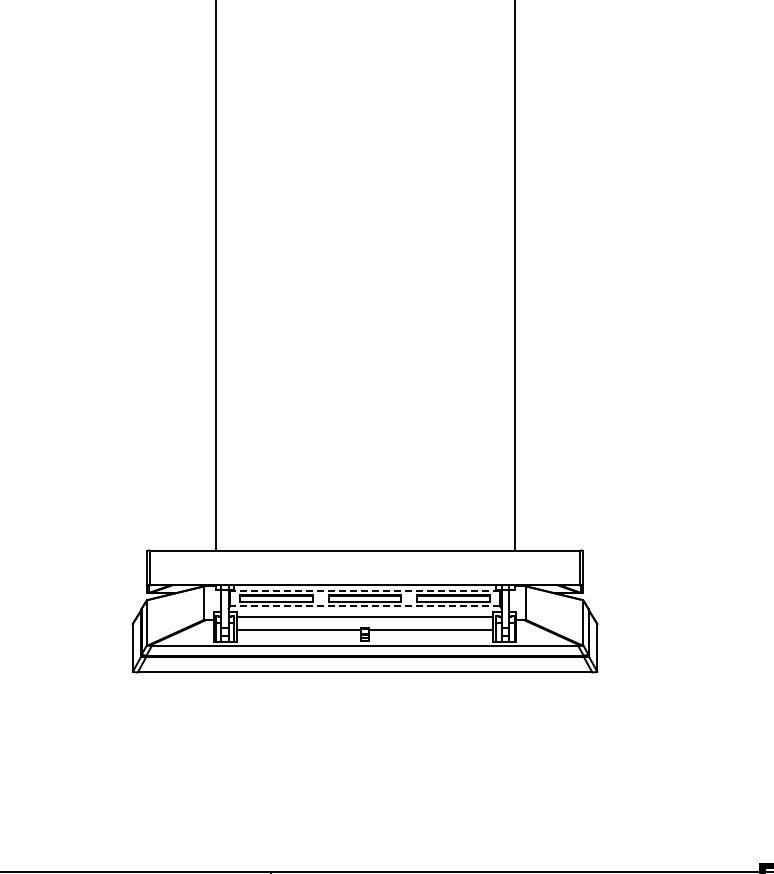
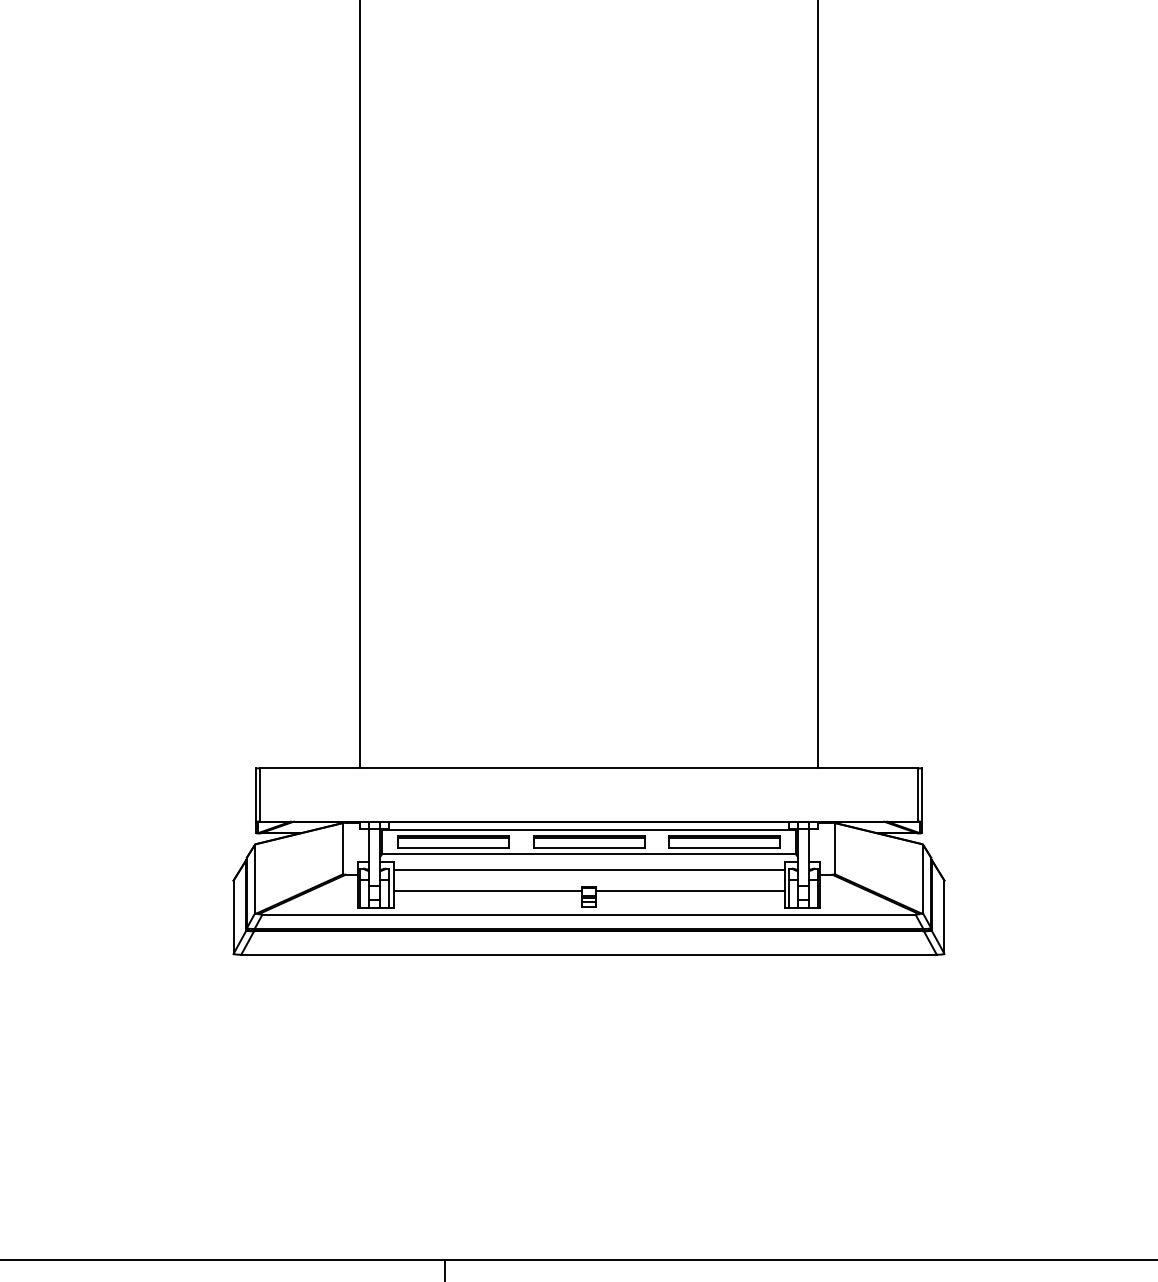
line: (365, 590) -> (589, 829), dashed -> solid
line: (365, 606) -> (589, 853), dashed -> solid

